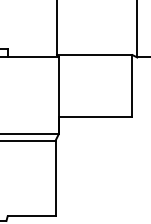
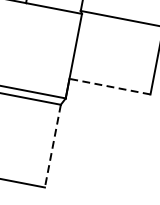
line: (95, 116) -> (109, 86), solid -> dashed
line: (55, 178) -> (52, 146), solid -> dashed

